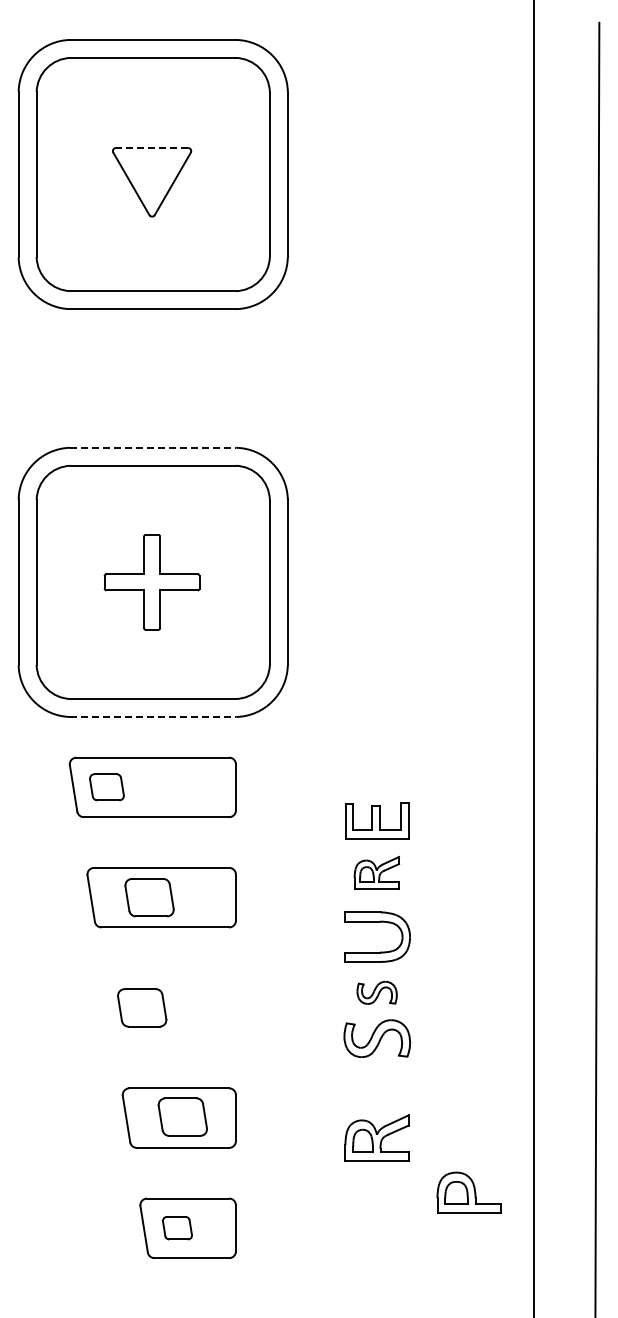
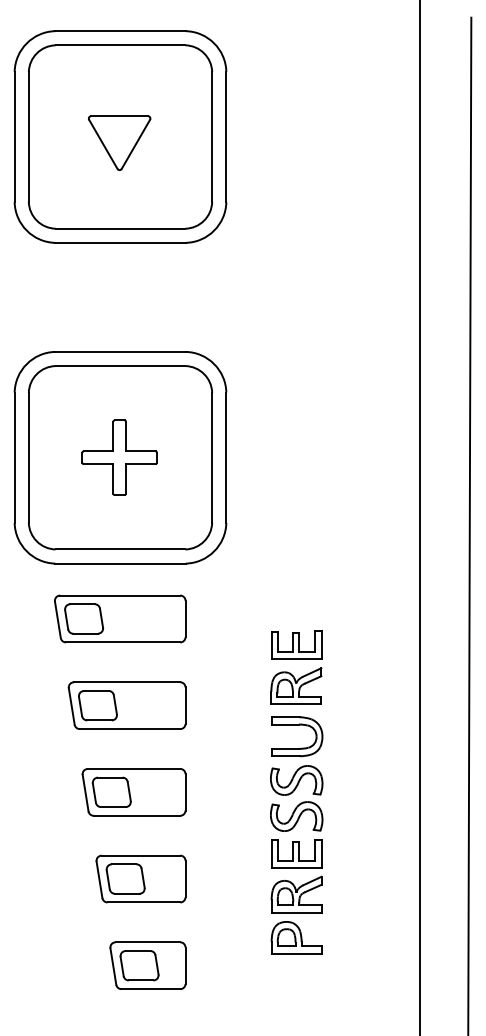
line: (152, 148) -> (119, 116), dashed -> solid
line: (153, 447) -> (120, 351), dashed -> solid
line: (153, 716) -> (120, 563), dashed -> solid
part: (106, 786) -> (83, 618), size x1.43
part: (376, 872) -> (296, 685), size x1.43
part: (149, 897) -> (97, 705), moved
part: (376, 992) -> (296, 780), size x1.67
part: (170, 1007) -> (134, 792), added
part: (377, 1085) -> (296, 853), added
part: (182, 1116) -> (125, 878), moved
part: (468, 1192) -> (296, 937), moved
part: (177, 1227) -> (139, 965), size x1.67

